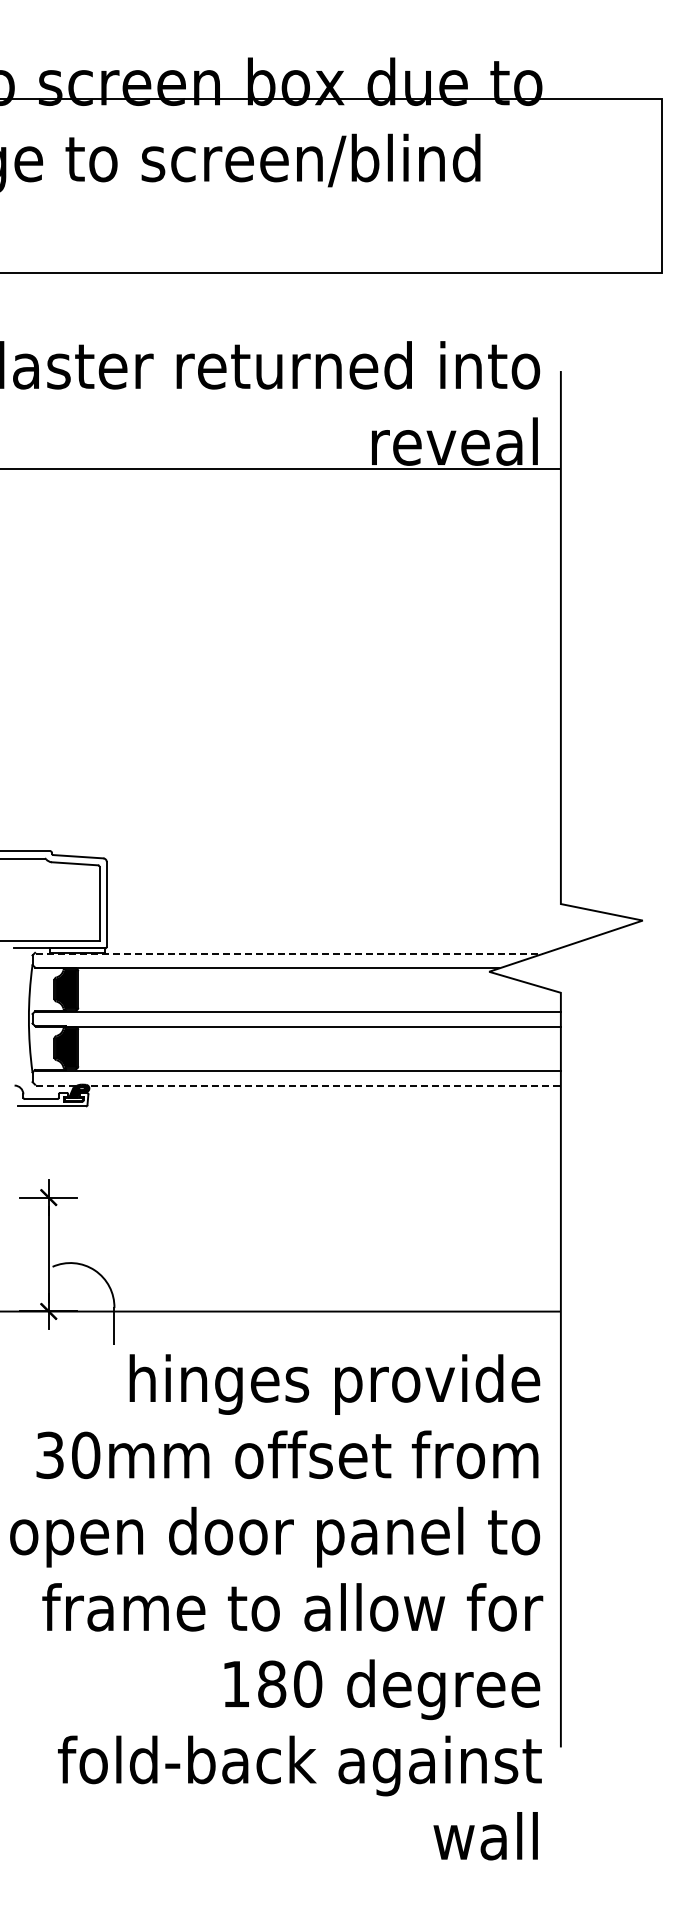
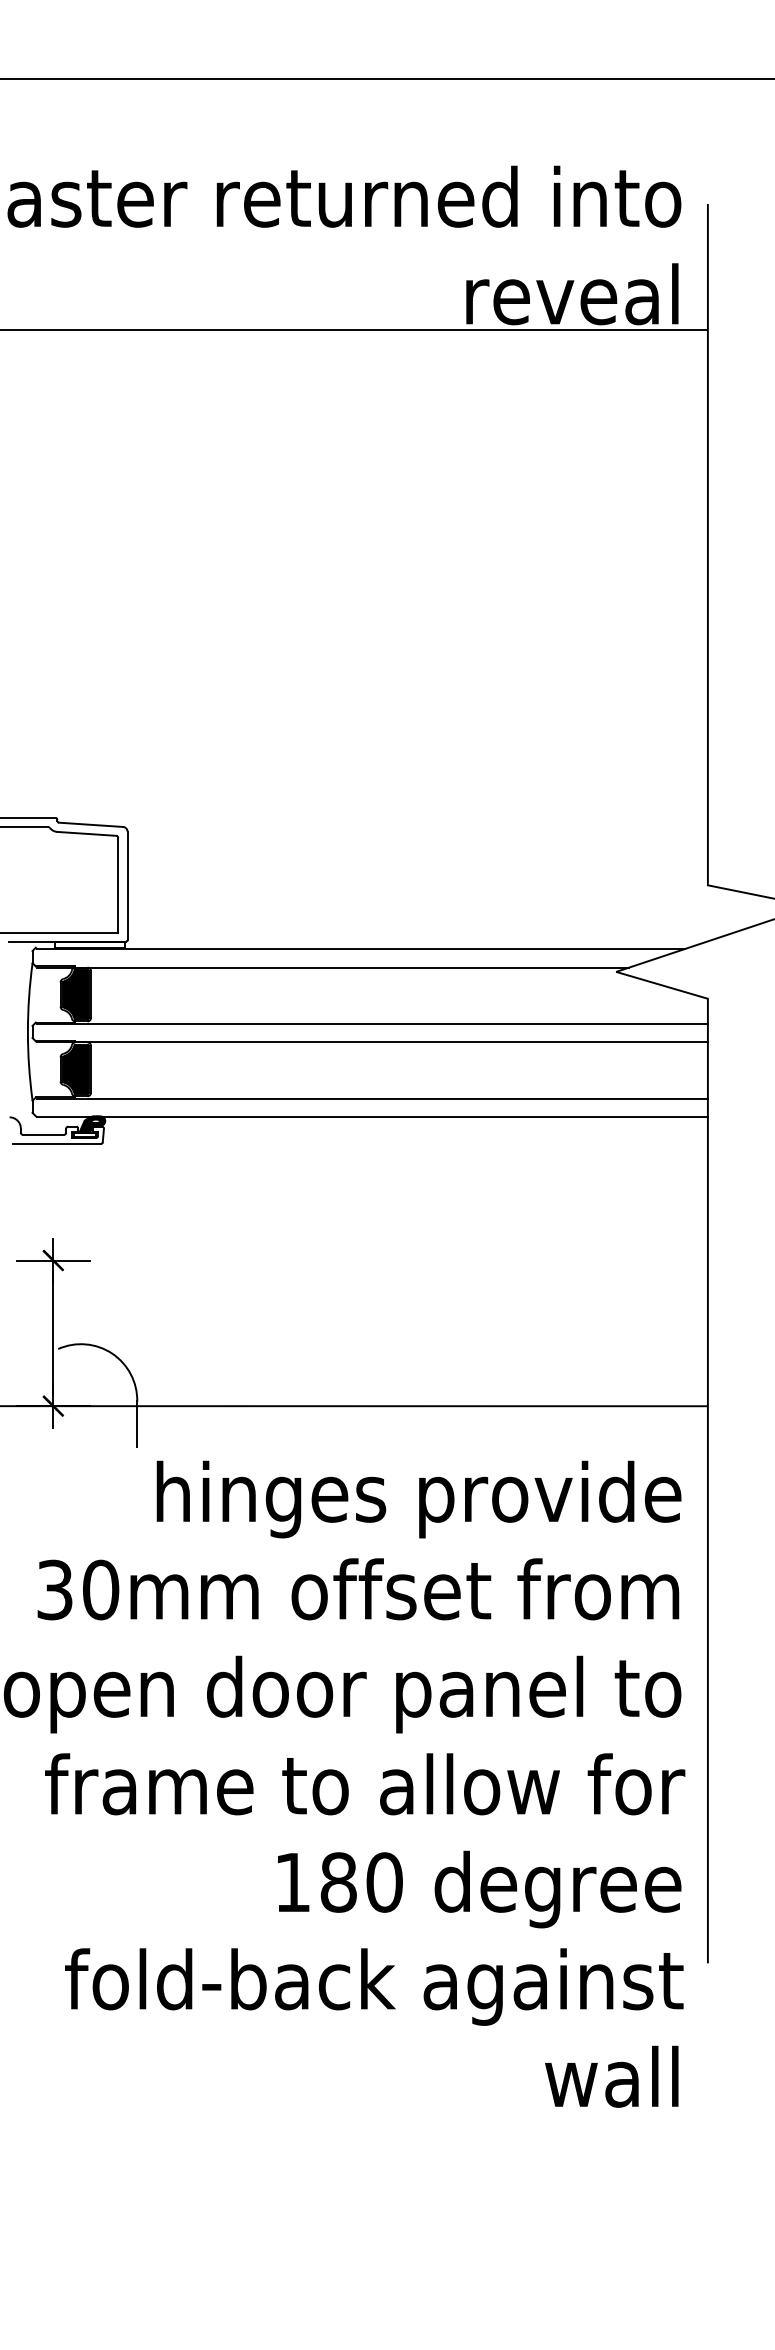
line: (289, 953) -> (361, 948), dashed -> solid
line: (298, 1085) -> (372, 1117), dashed -> solid

